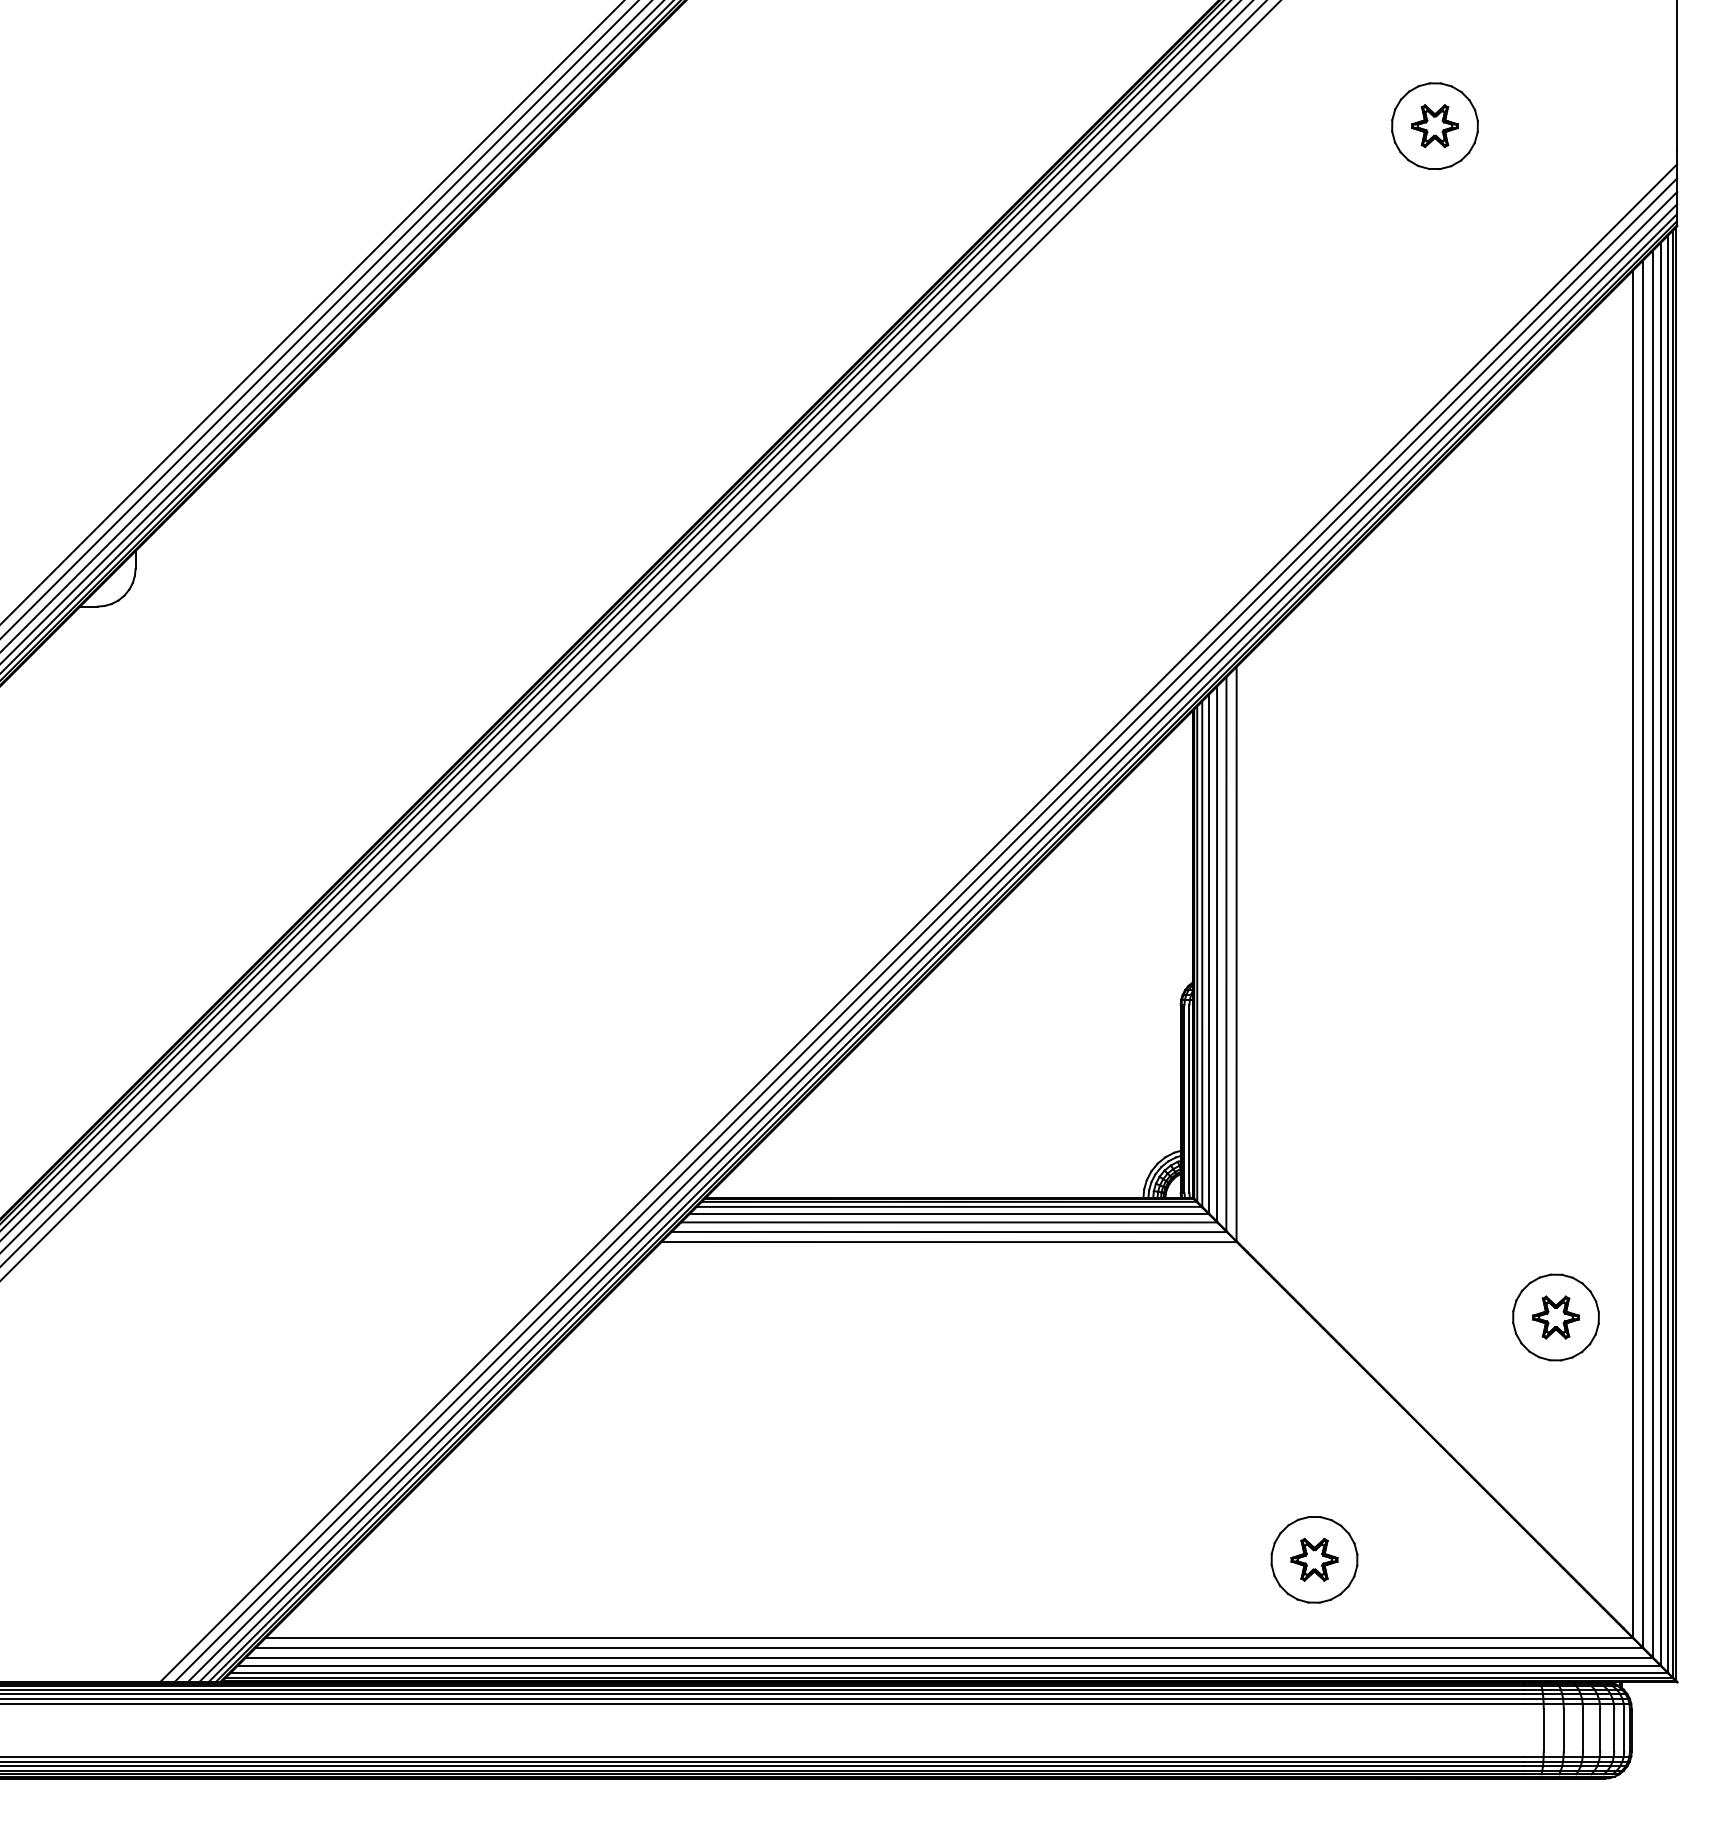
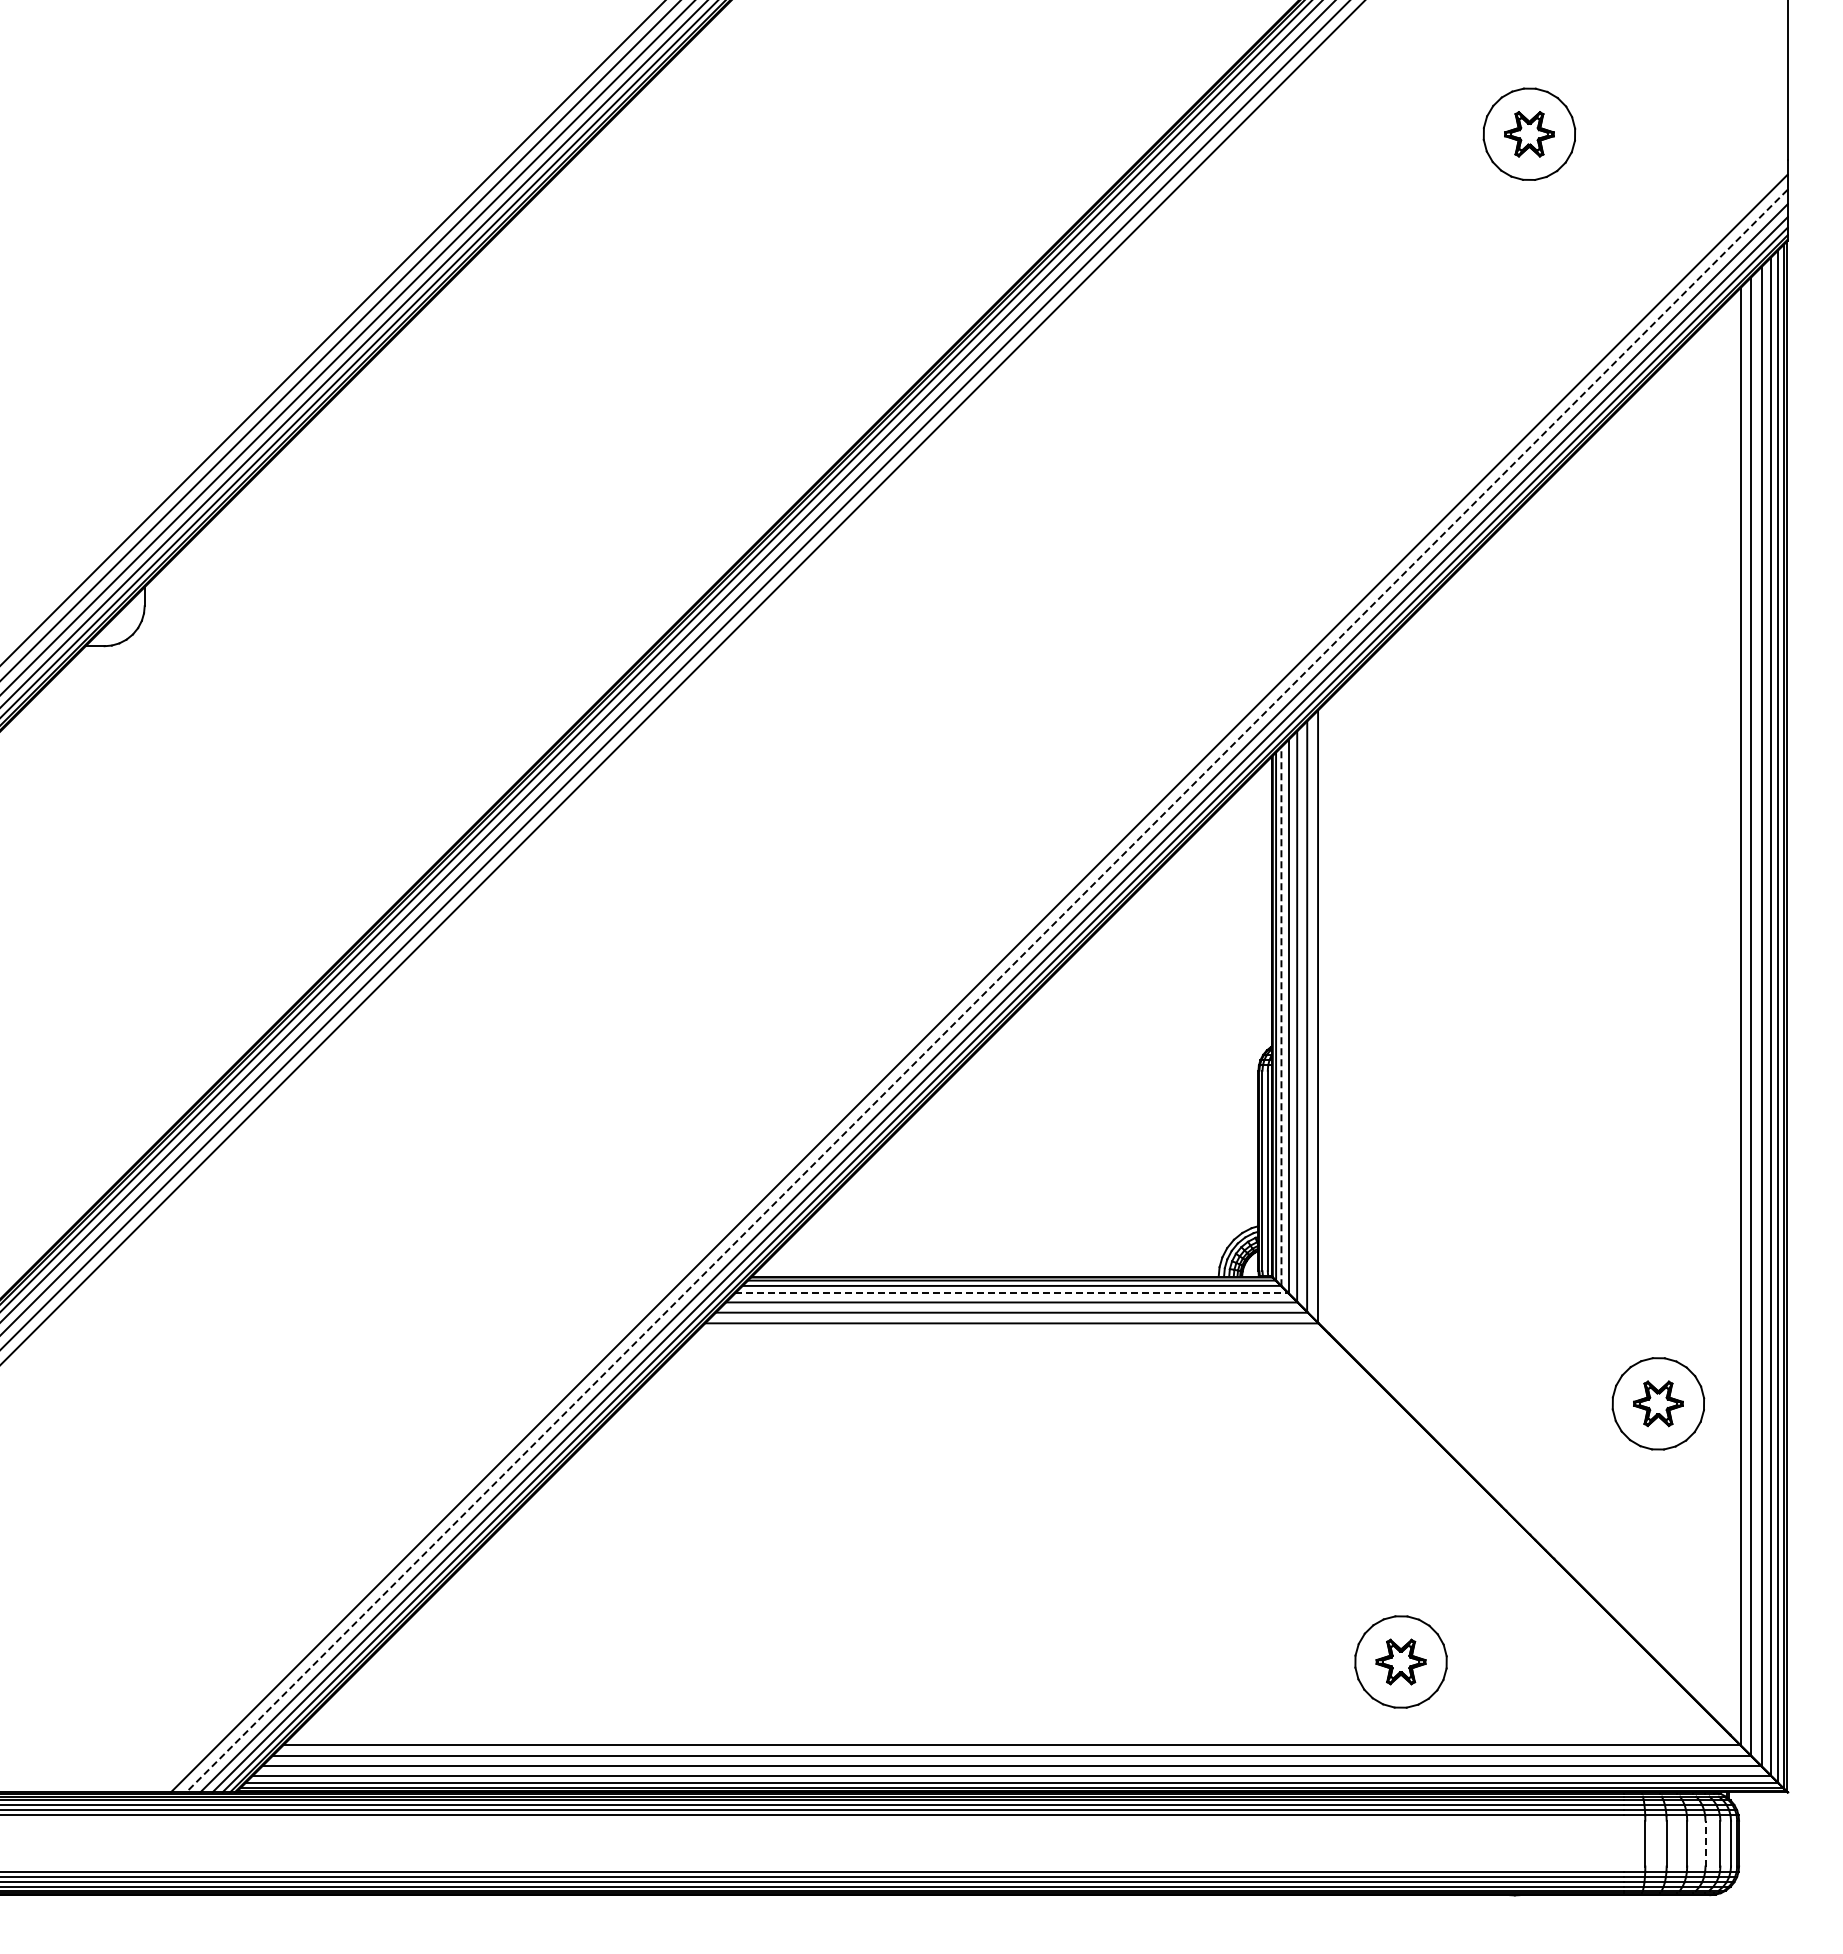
line: (925, 930) -> (986, 991), solid -> dashed
line: (1202, 954) -> (1281, 1016), solid -> dashed
line: (948, 1214) -> (1011, 1293), solid -> dashed
line: (1600, 1730) -> (1705, 1843), solid -> dashed

